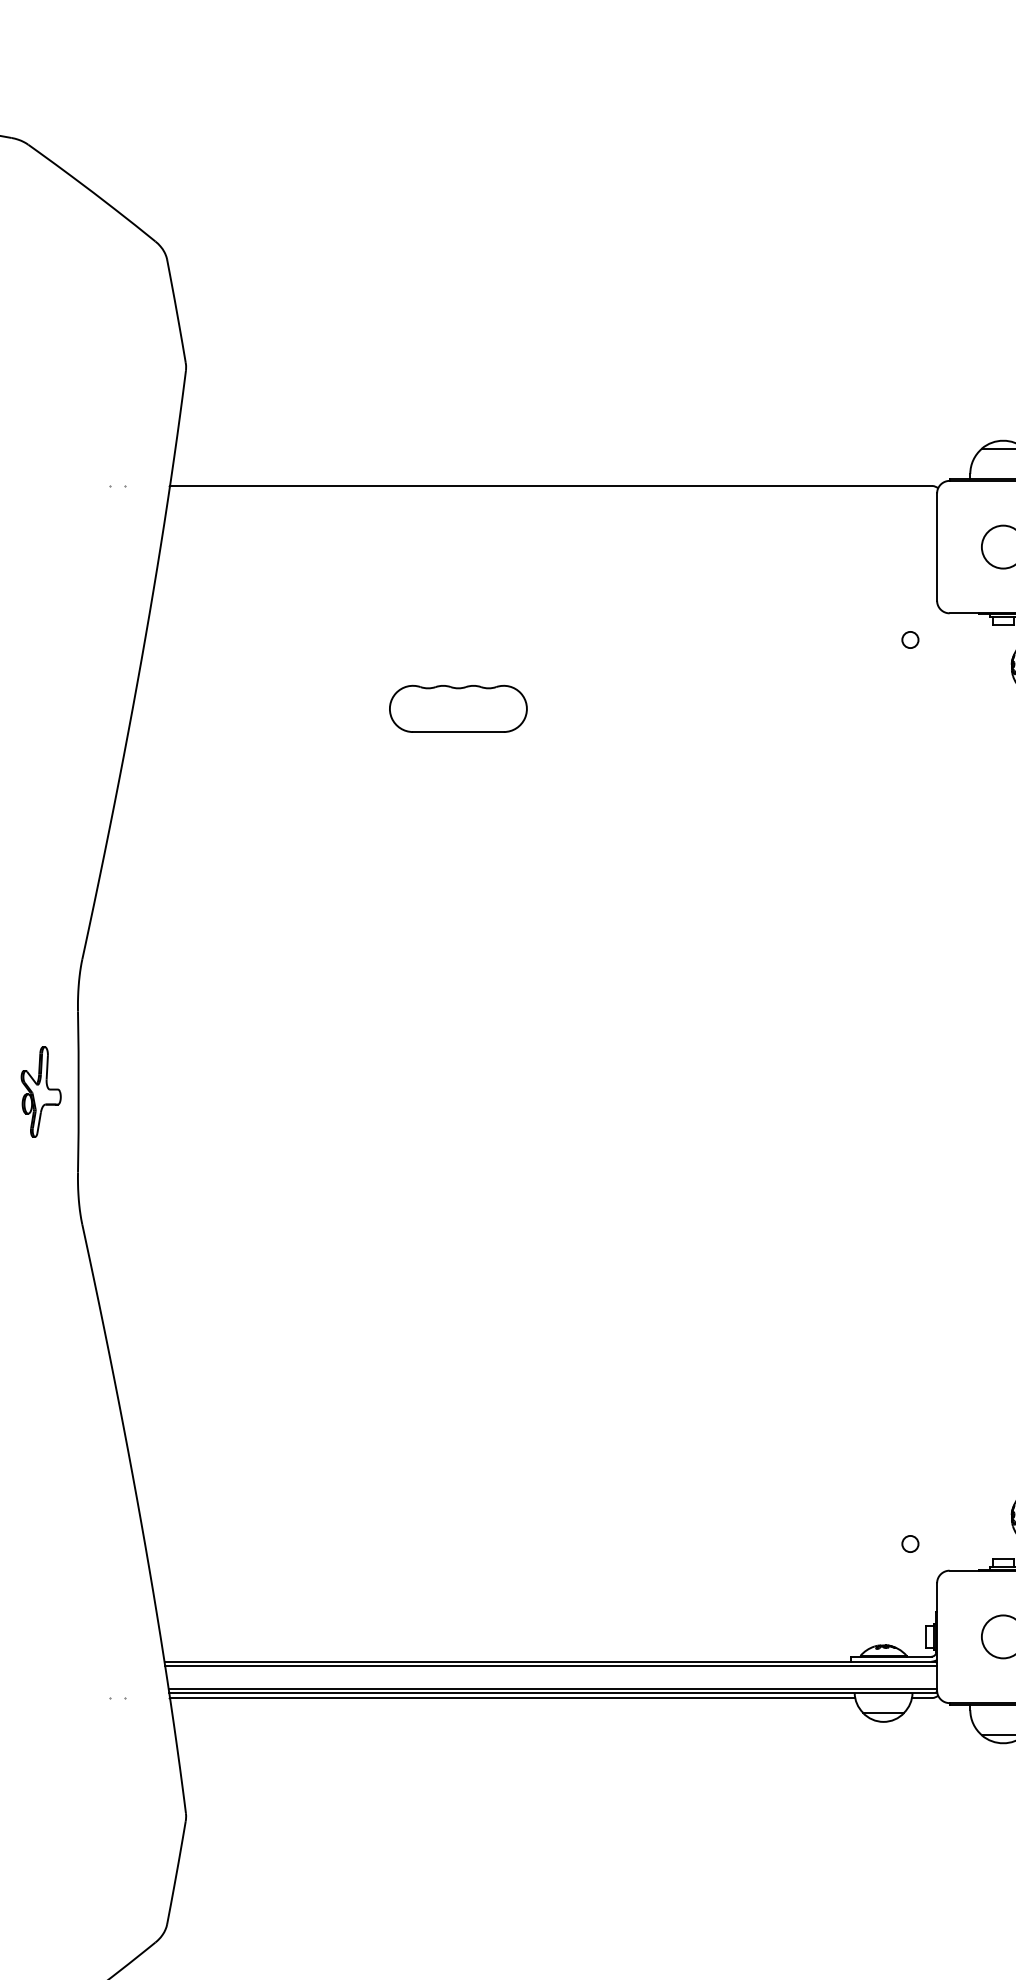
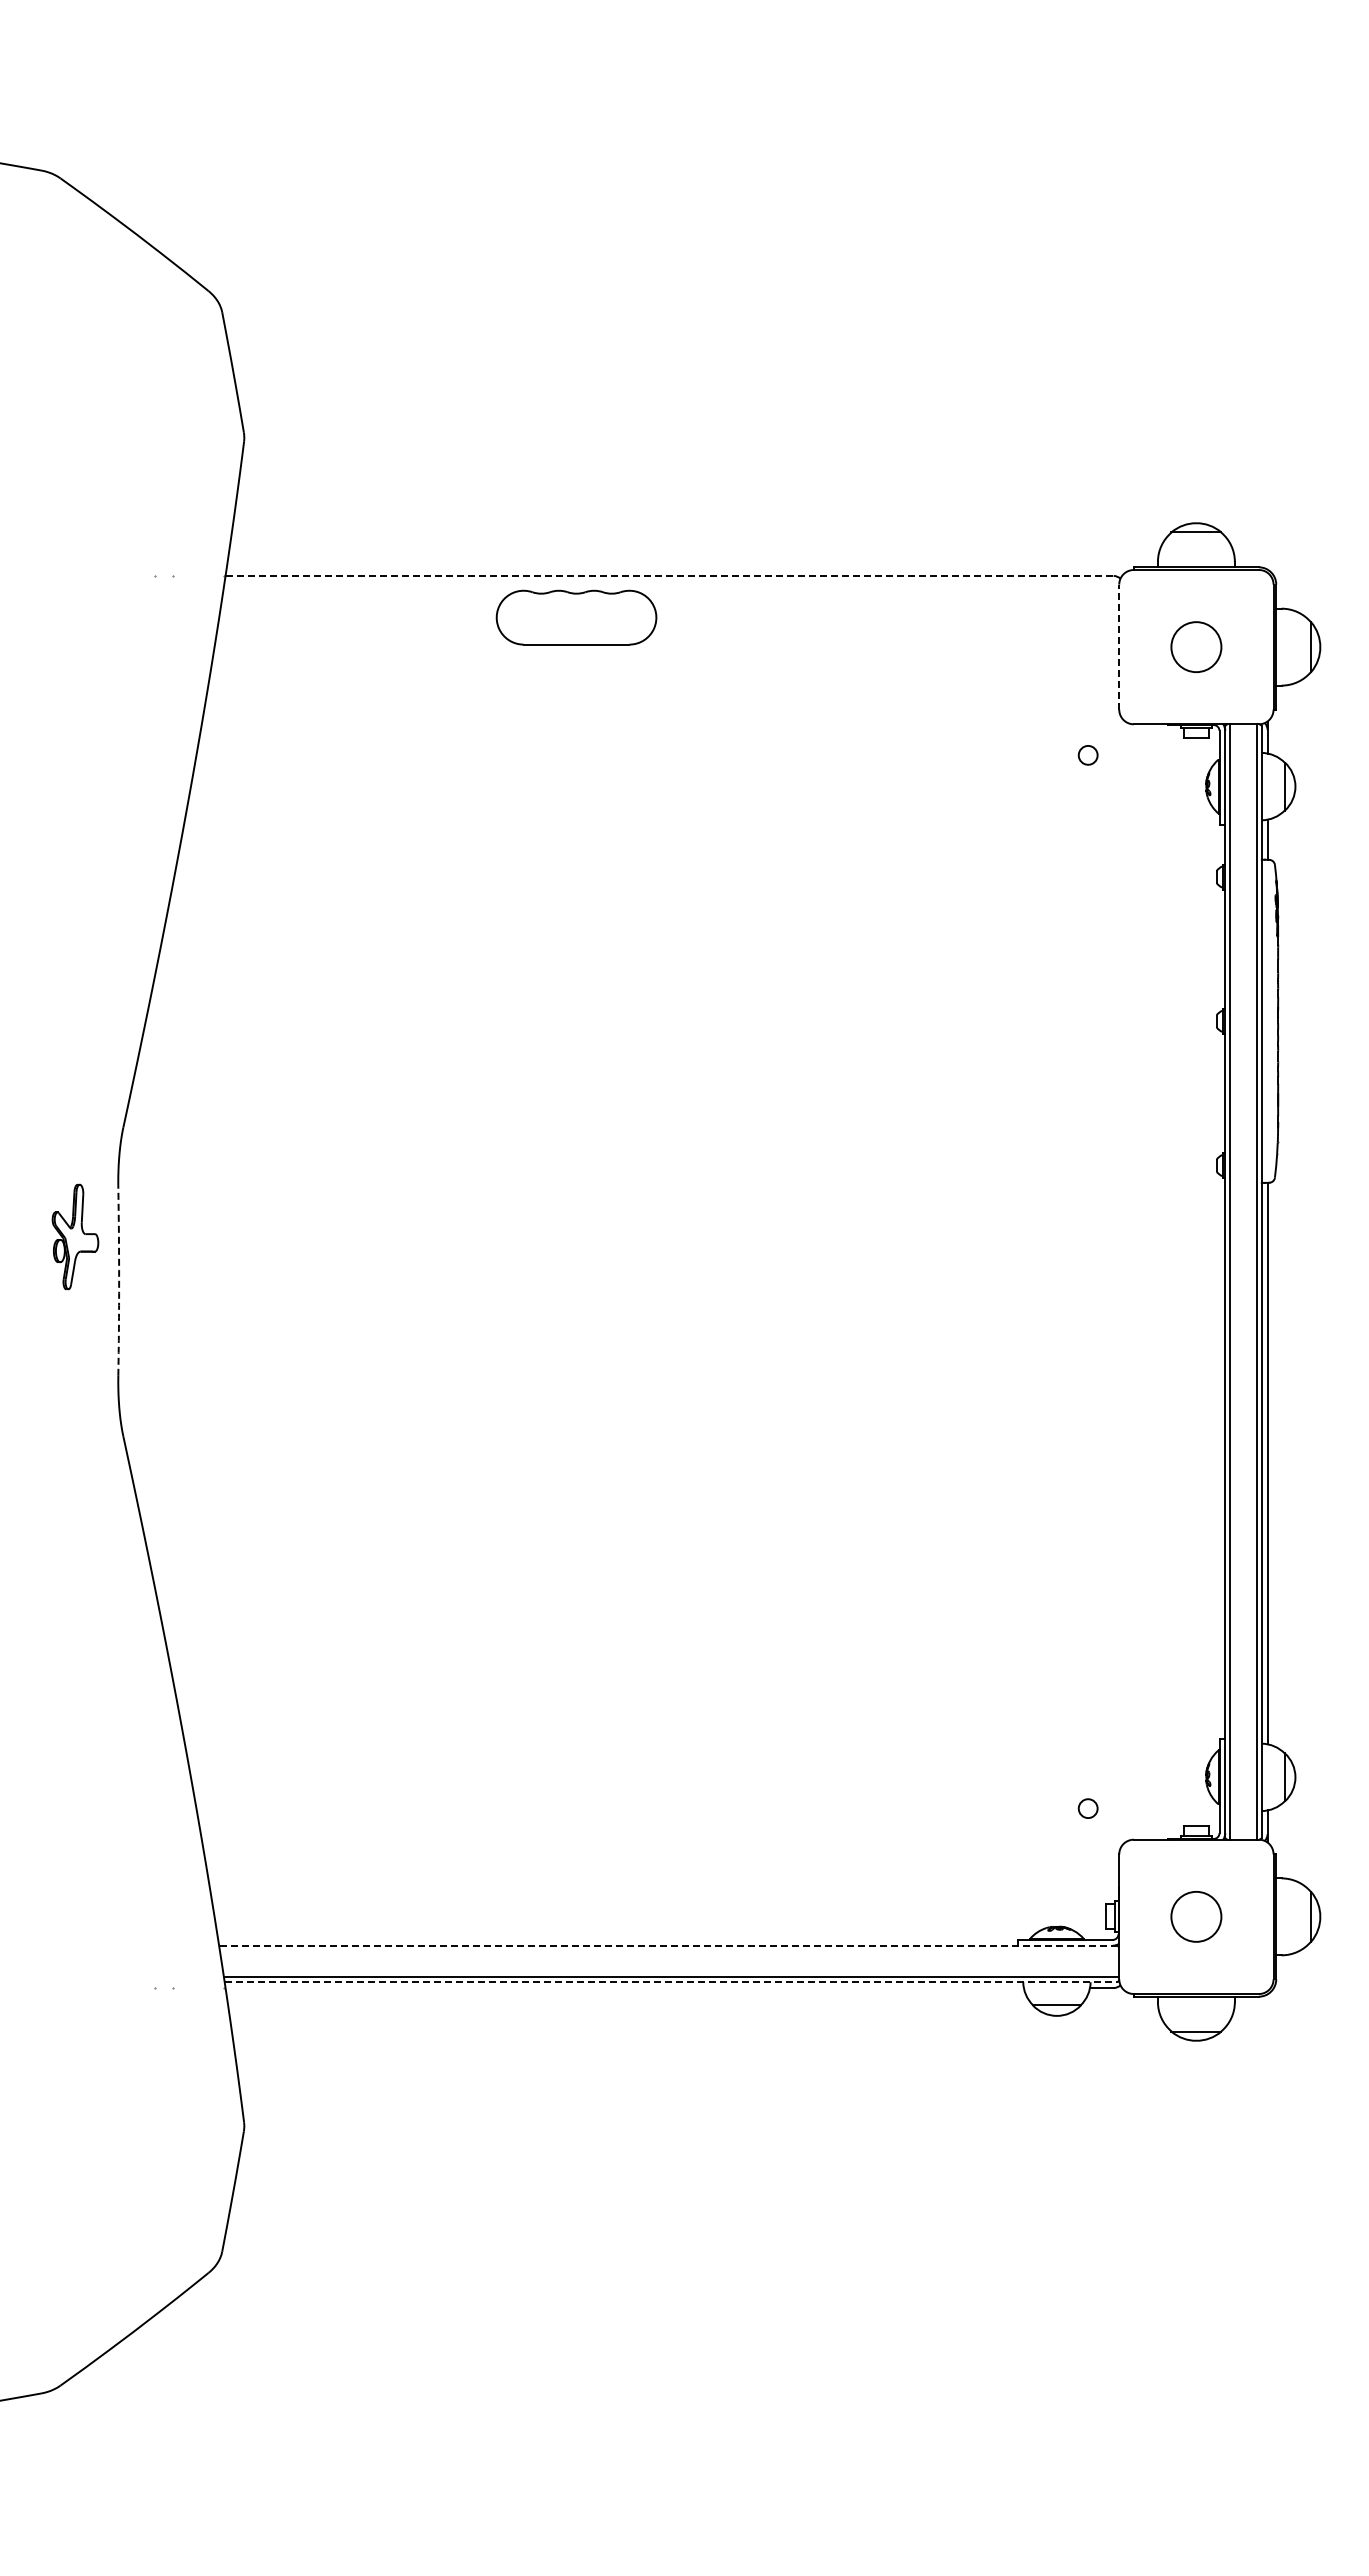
line: (551, 485) -> (670, 575), solid -> dashed
line: (937, 547) -> (1119, 647), solid -> dashed
part: (458, 708) -> (576, 617), moved
part: (41, 1091) -> (75, 1236), moved
arc: (79, 1092) -> (119, 1282), solid -> dashed
line: (549, 1661) -> (667, 1945), solid -> dashed
line: (551, 1665) -> (669, 1950), removed
line: (552, 1693) -> (671, 1982), solid -> dashed
line: (512, 1698) -> (624, 1988), removed

